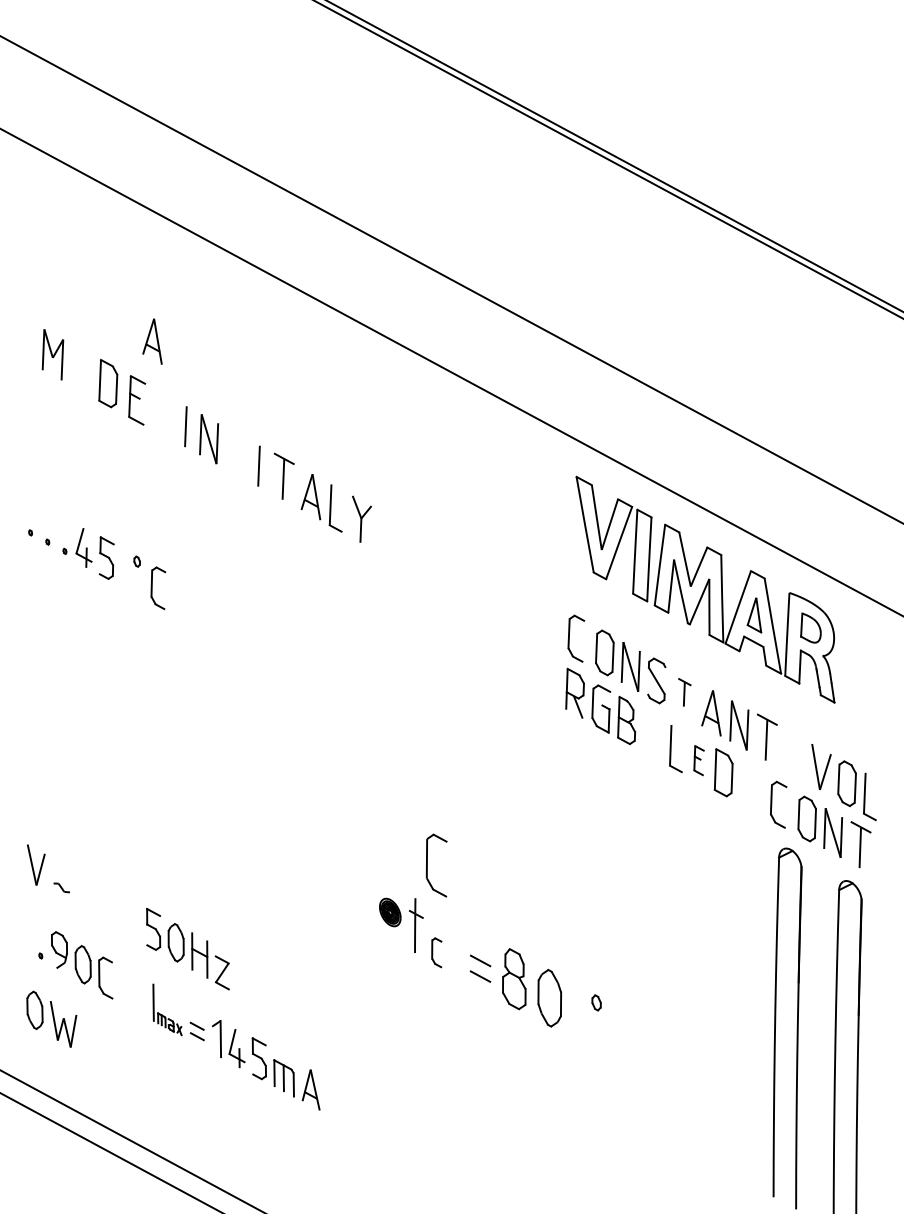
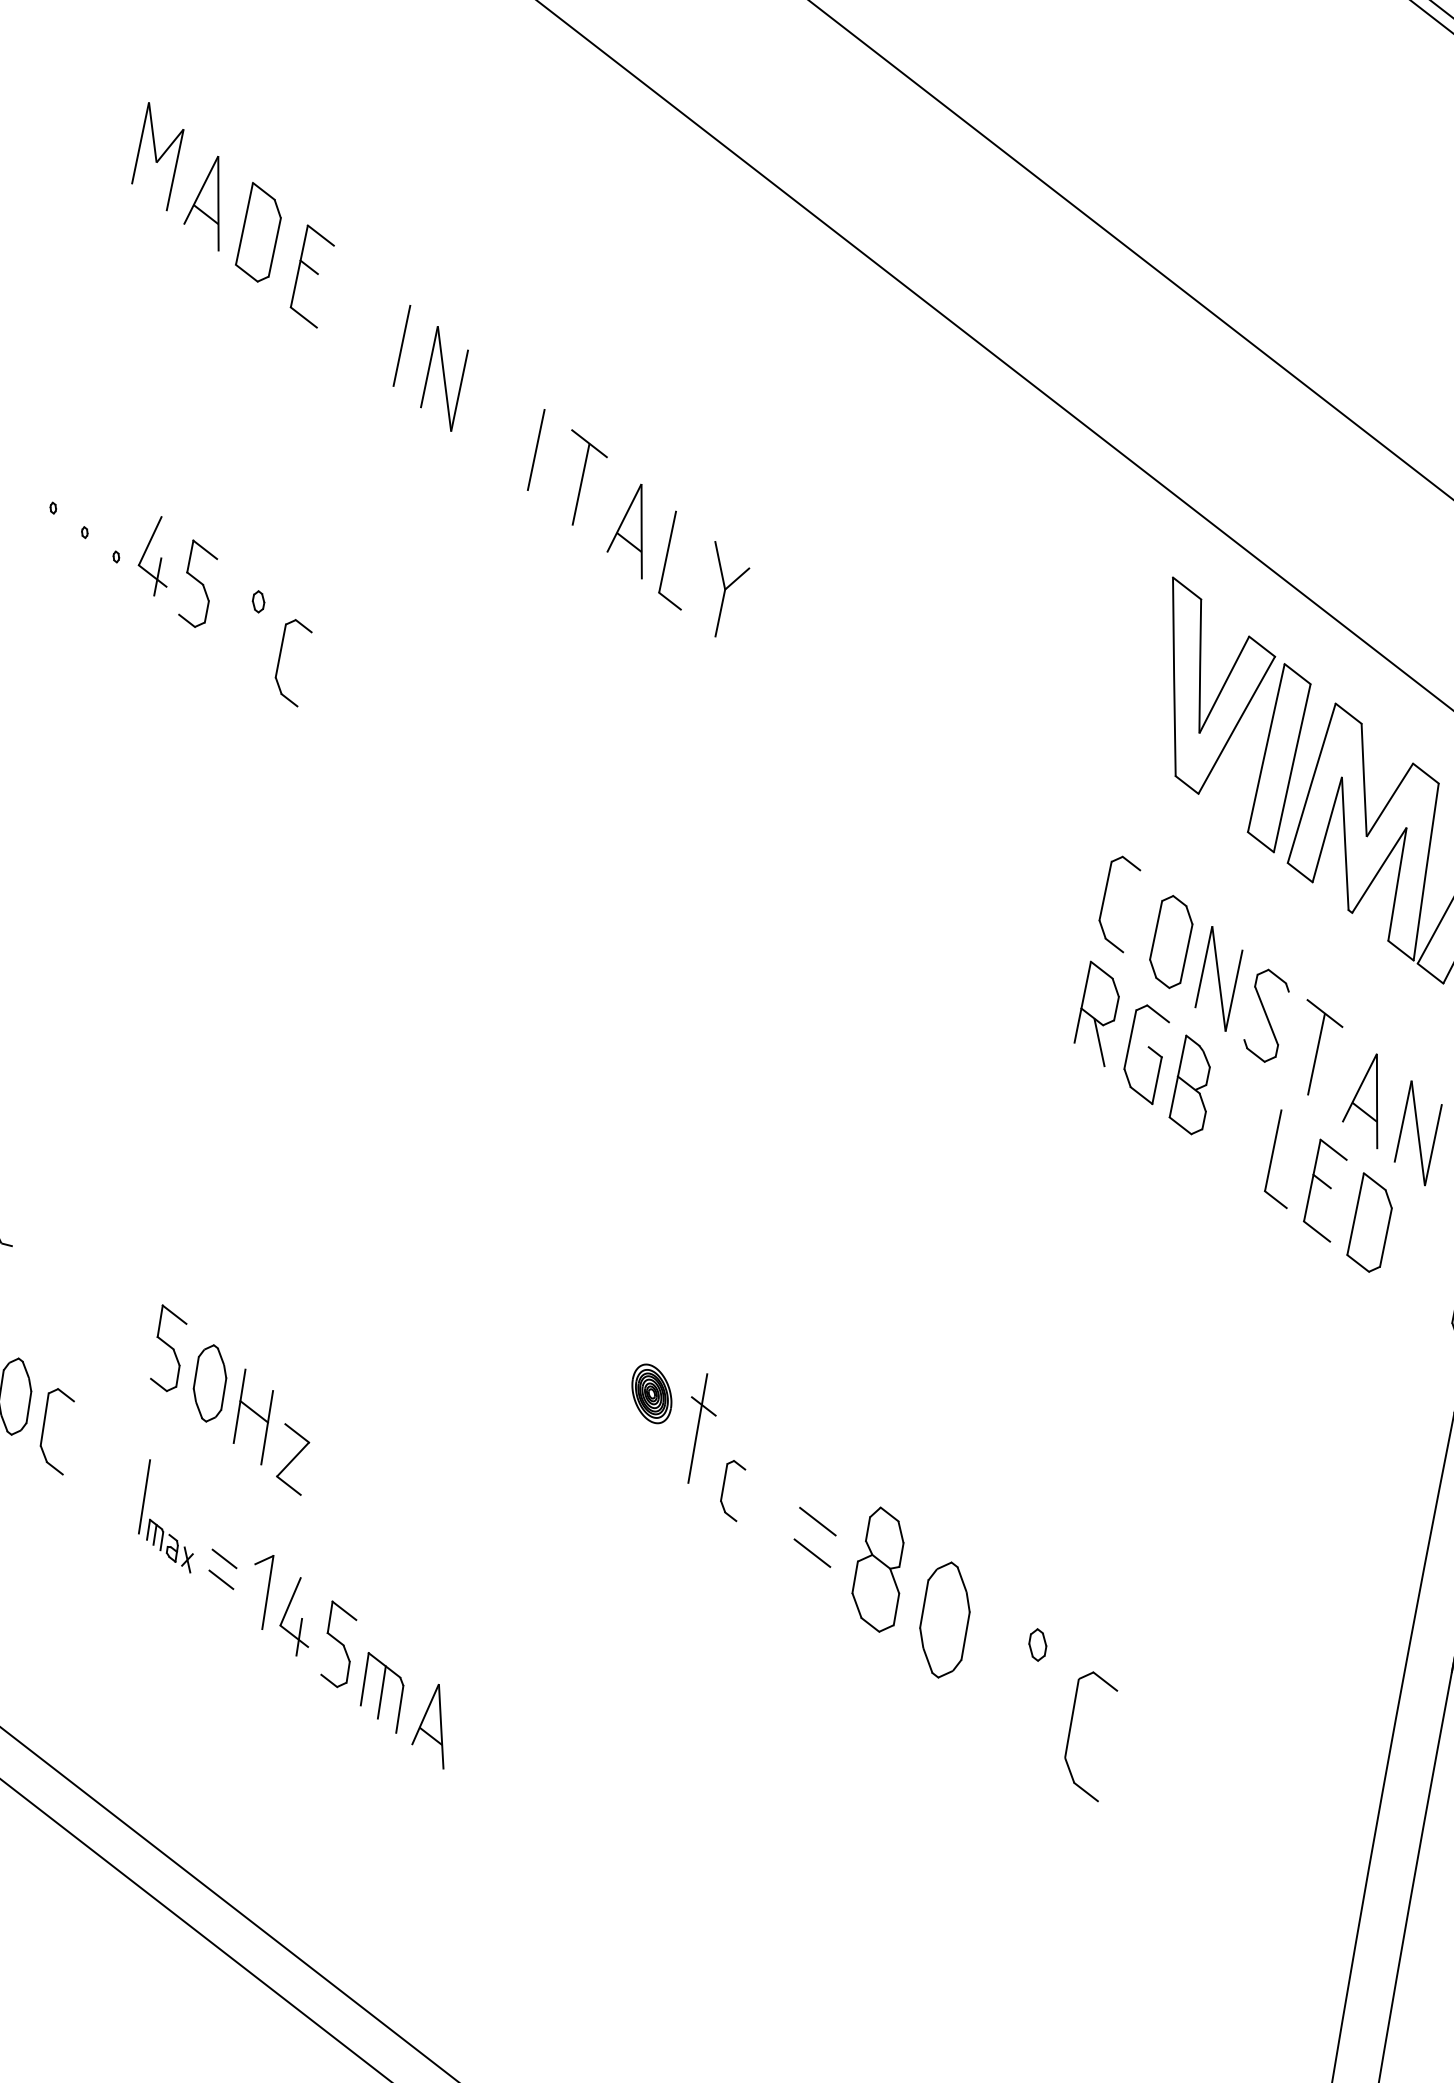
part: (152, 341) -> (207, 201), moved
part: (684, 692) -> (1318, 1048), size x1.67
part: (698, 760) -> (1324, 1190), size x1.67
part: (427, 865) -> (1070, 1732), moved

